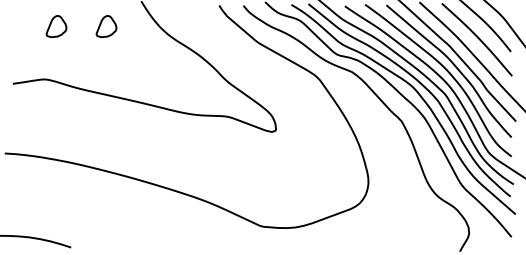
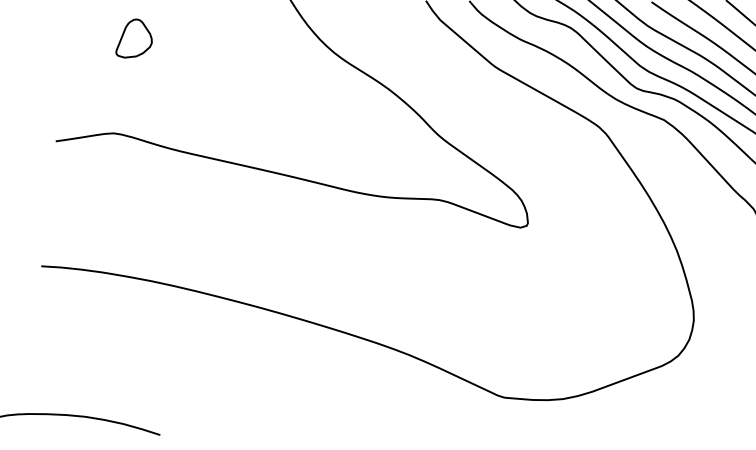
part: (106, 26) -> (223, 38), removed

